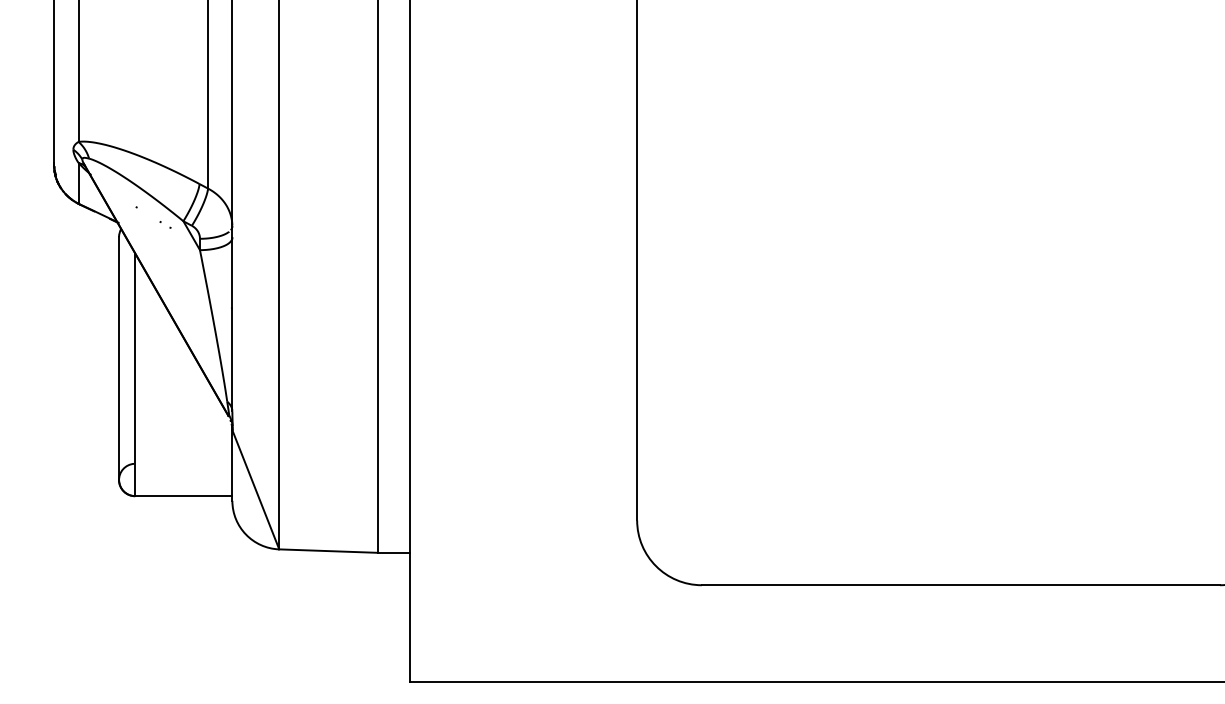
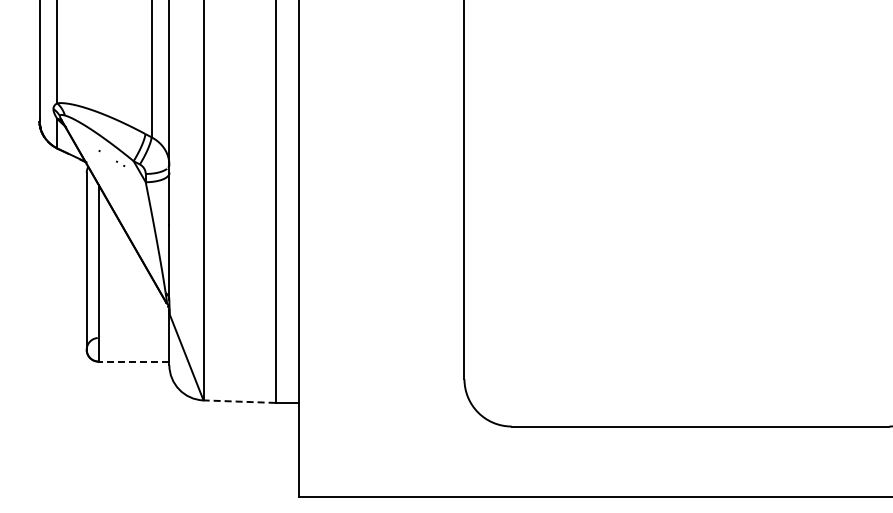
line: (183, 496) -> (133, 361), solid -> dashed
line: (328, 550) -> (239, 401), solid -> dashed

